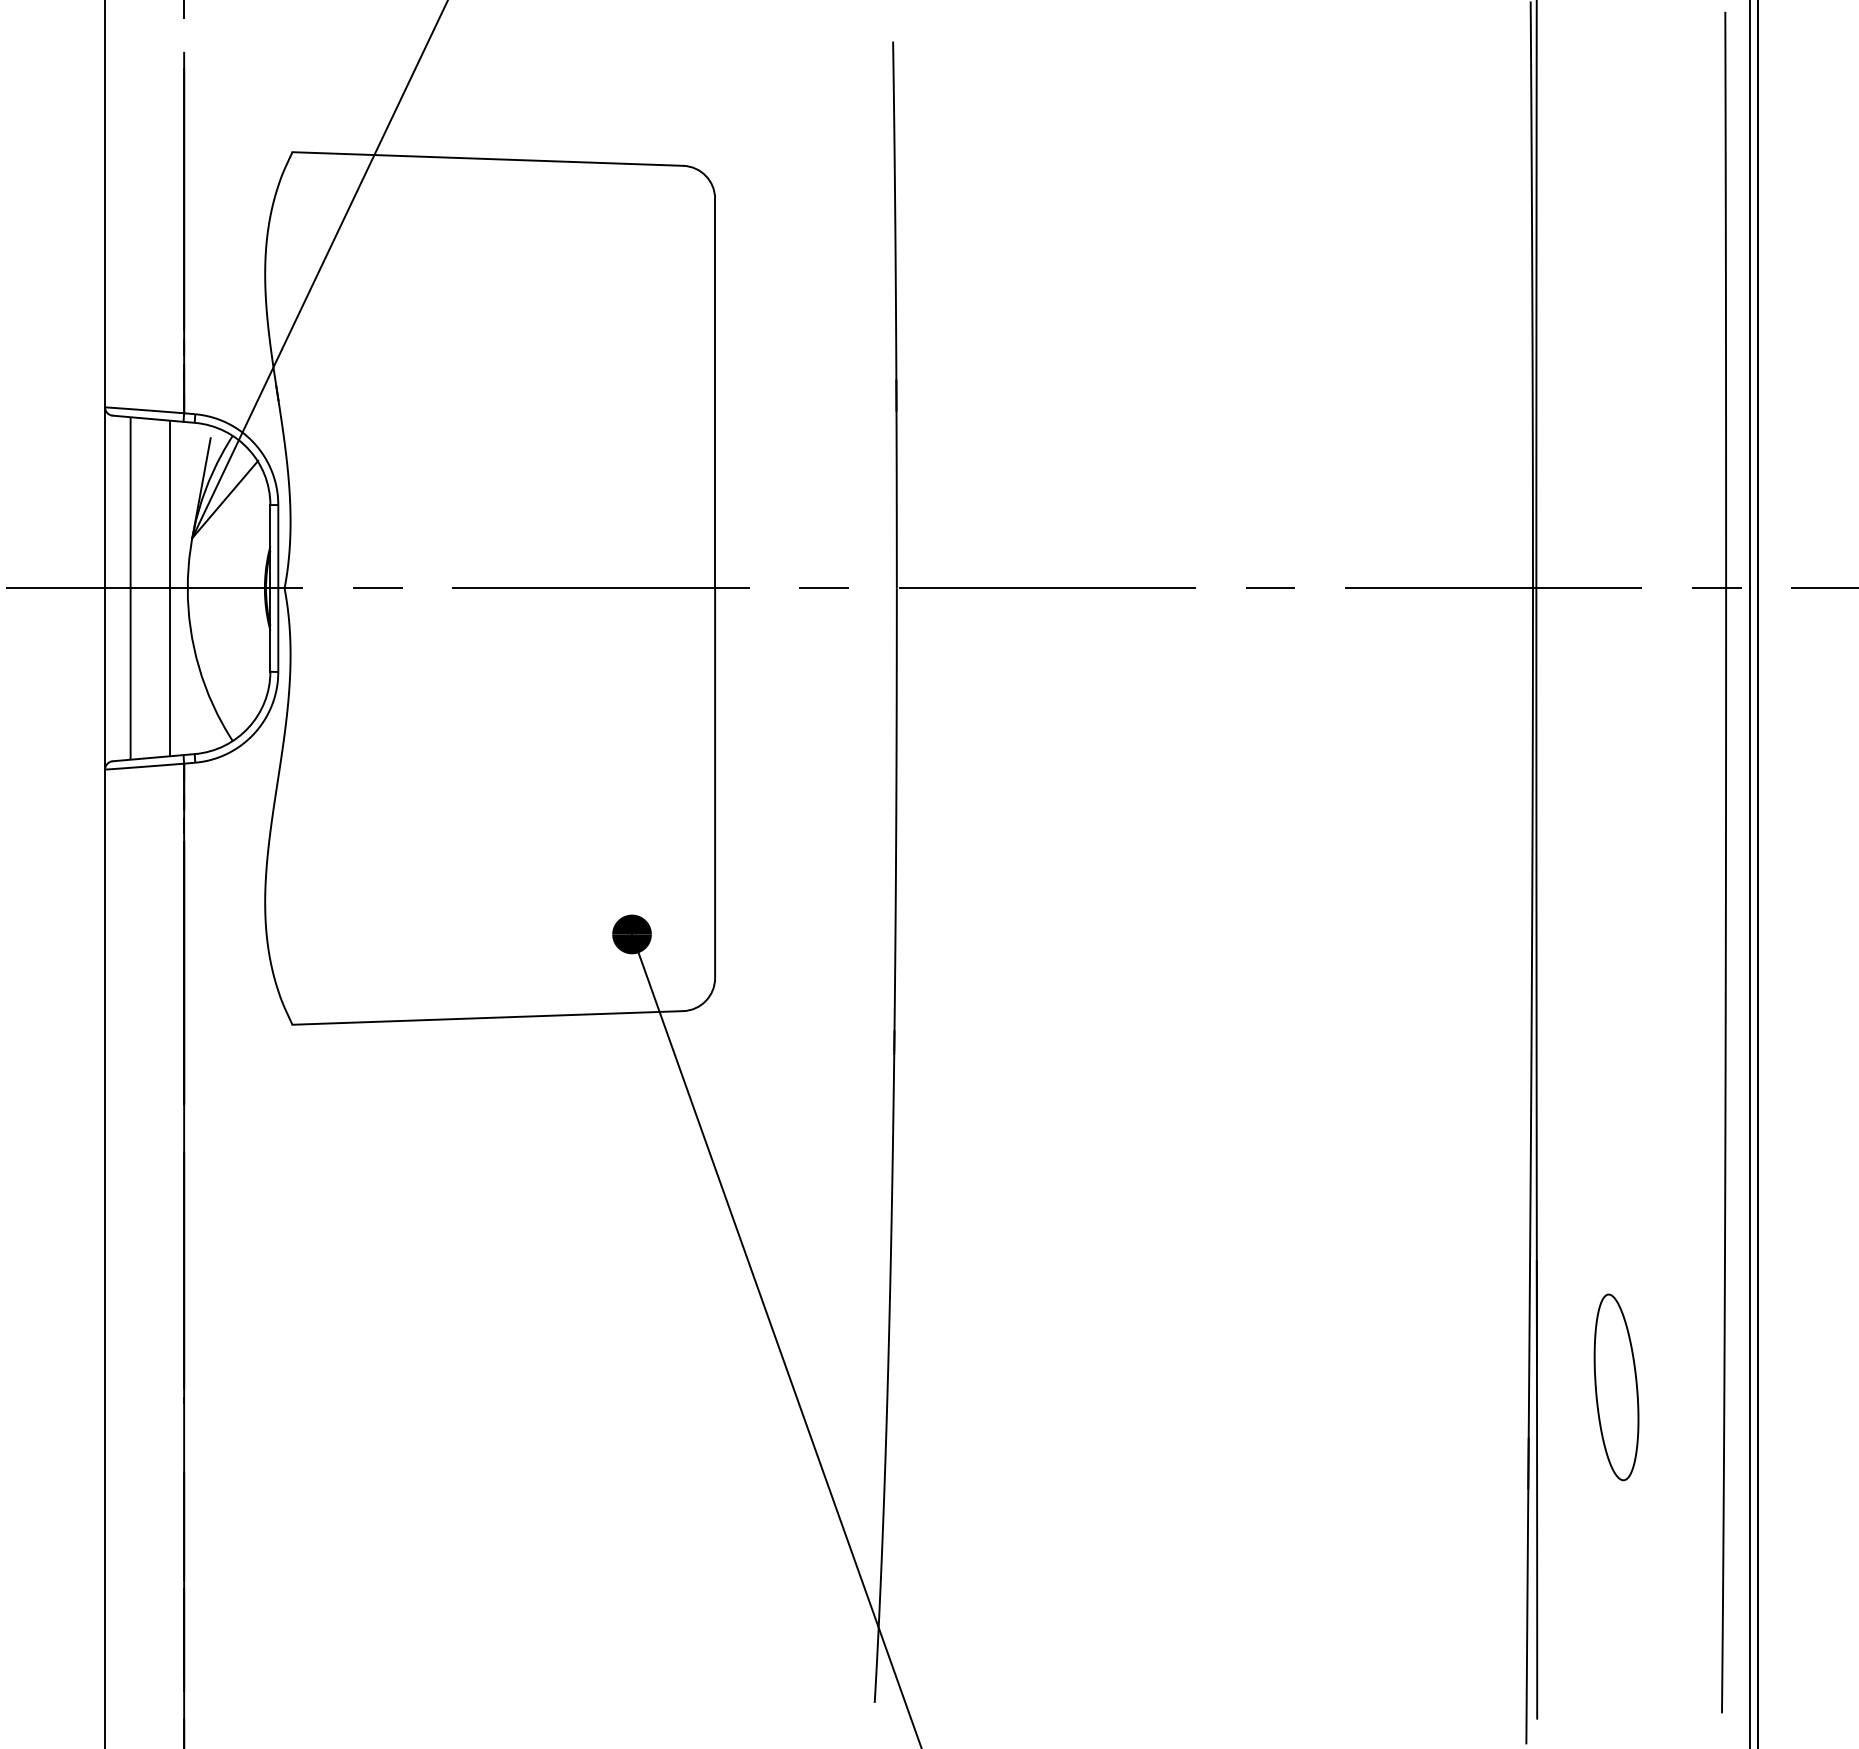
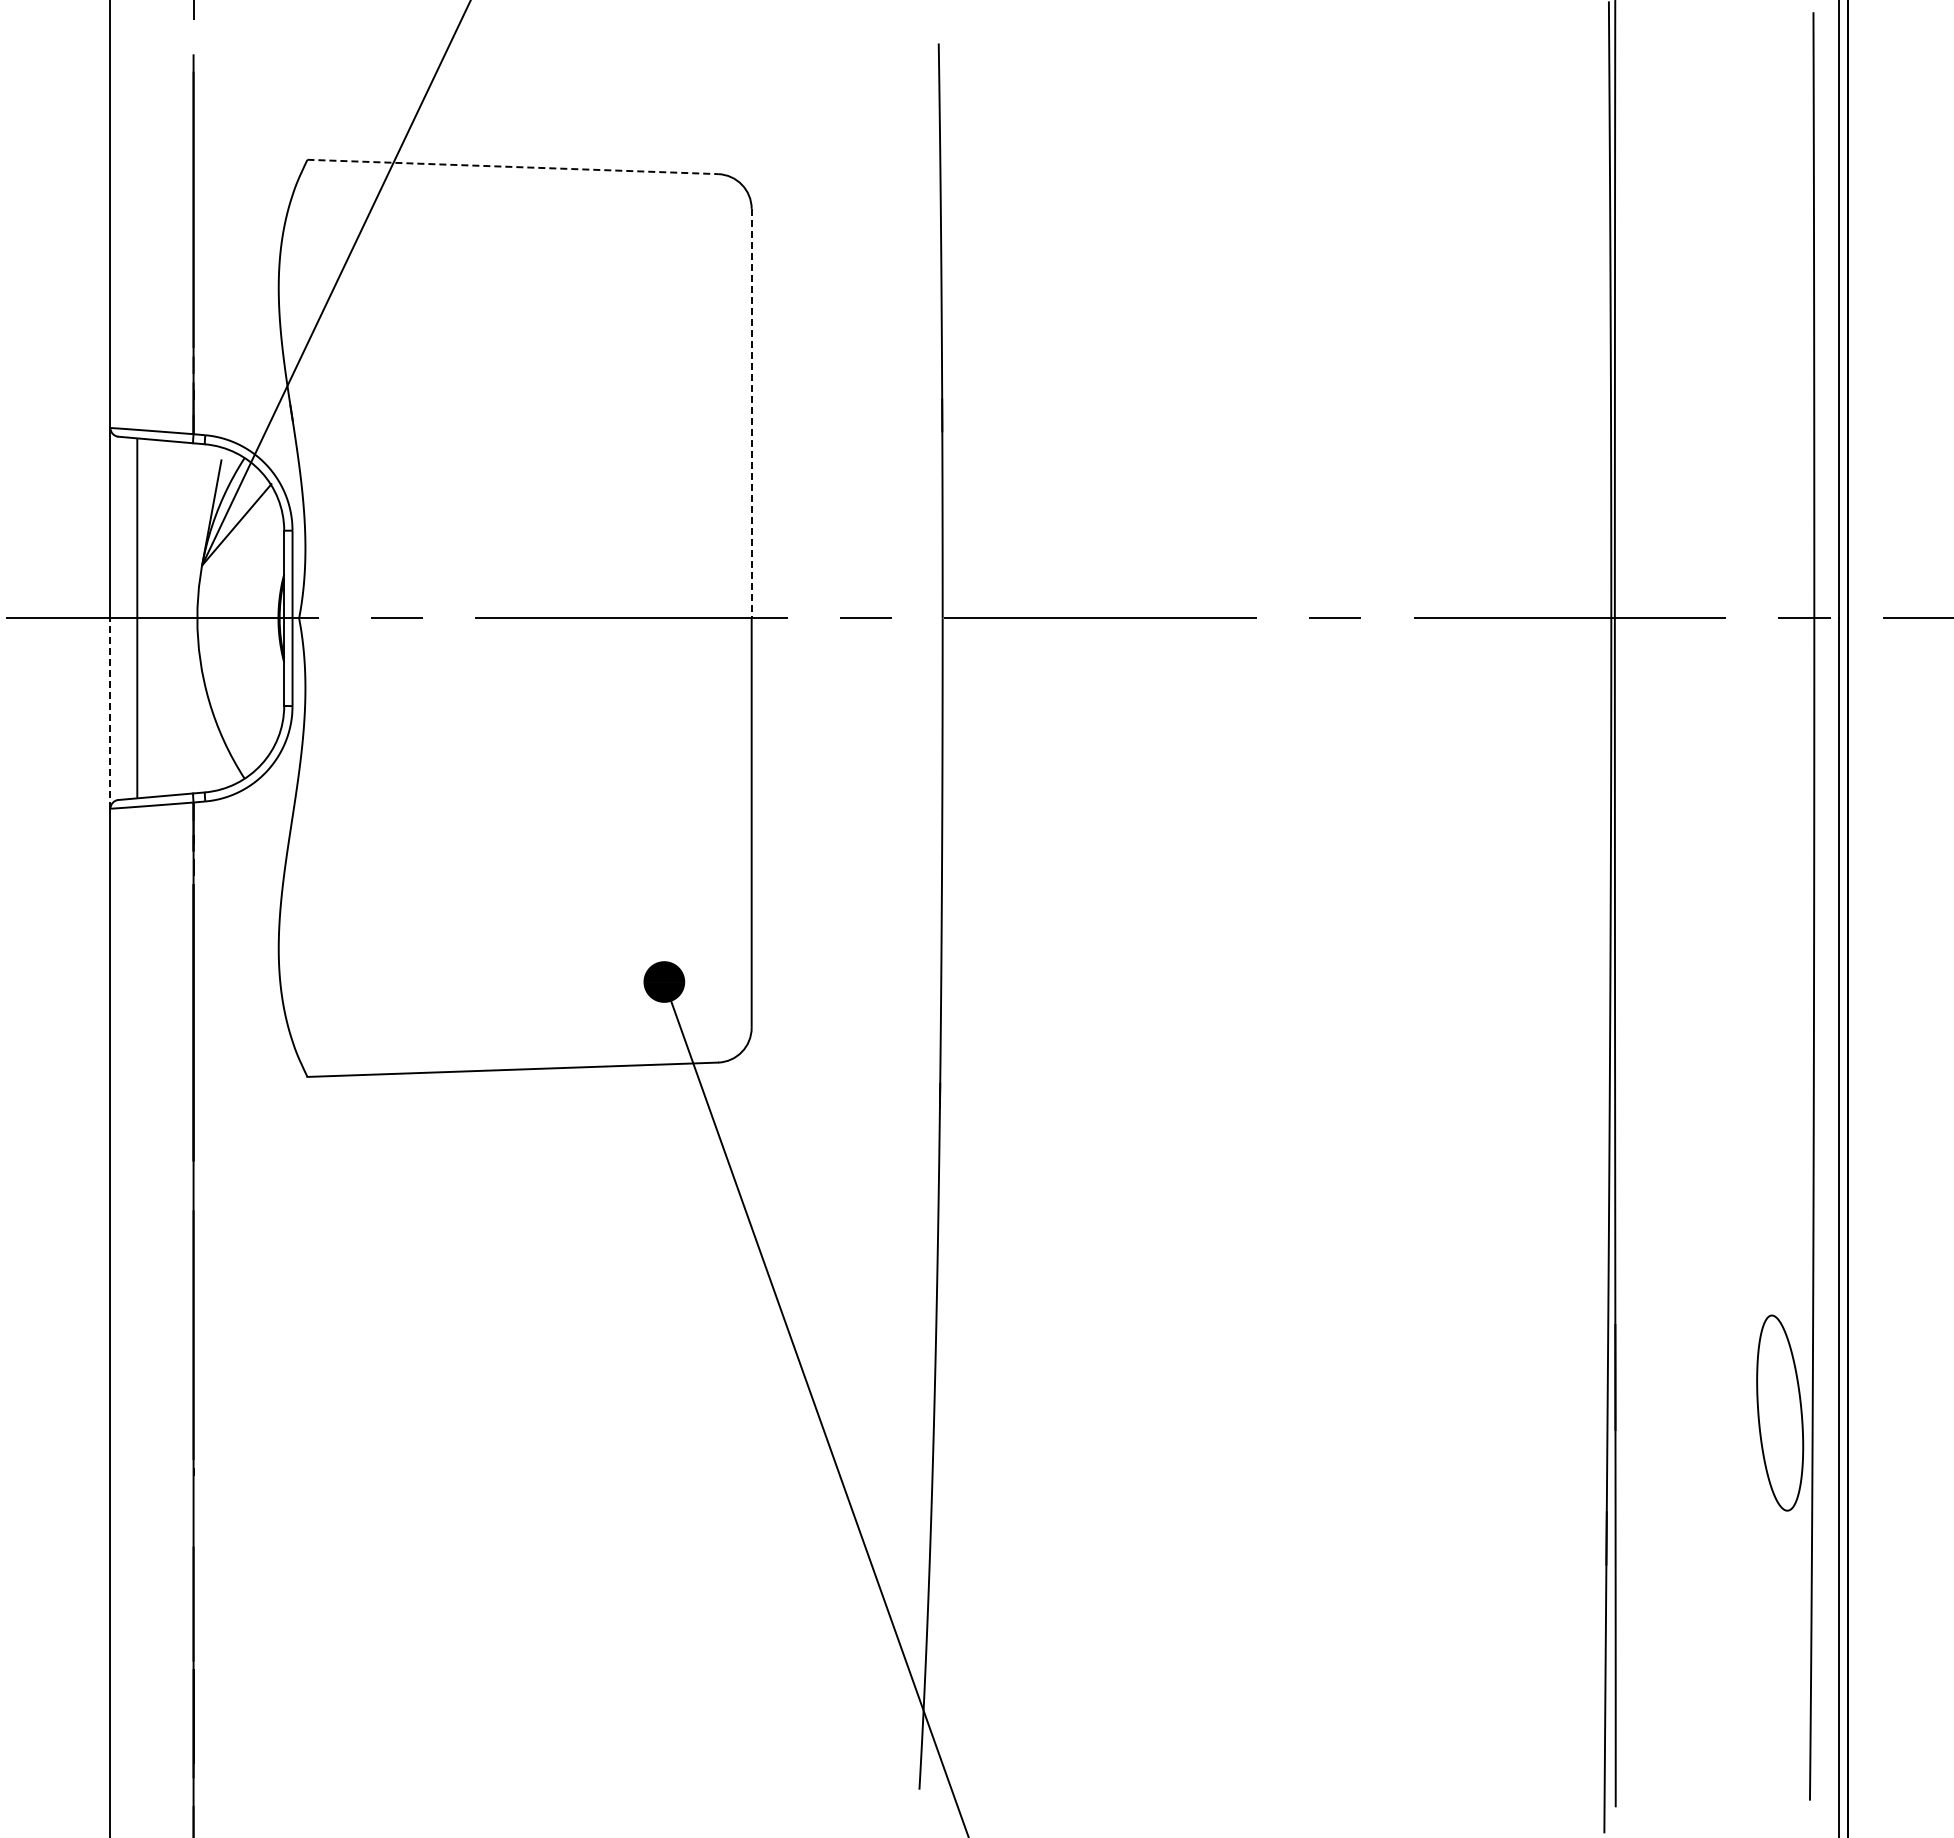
line: (488, 158) -> (513, 166), solid -> dashed
line: (714, 393) -> (751, 413), solid -> dashed
line: (169, 588) -> (178, 618), removed
line: (105, 678) -> (110, 713), solid -> dashed
part: (1616, 1386) -> (1780, 1412), moved

